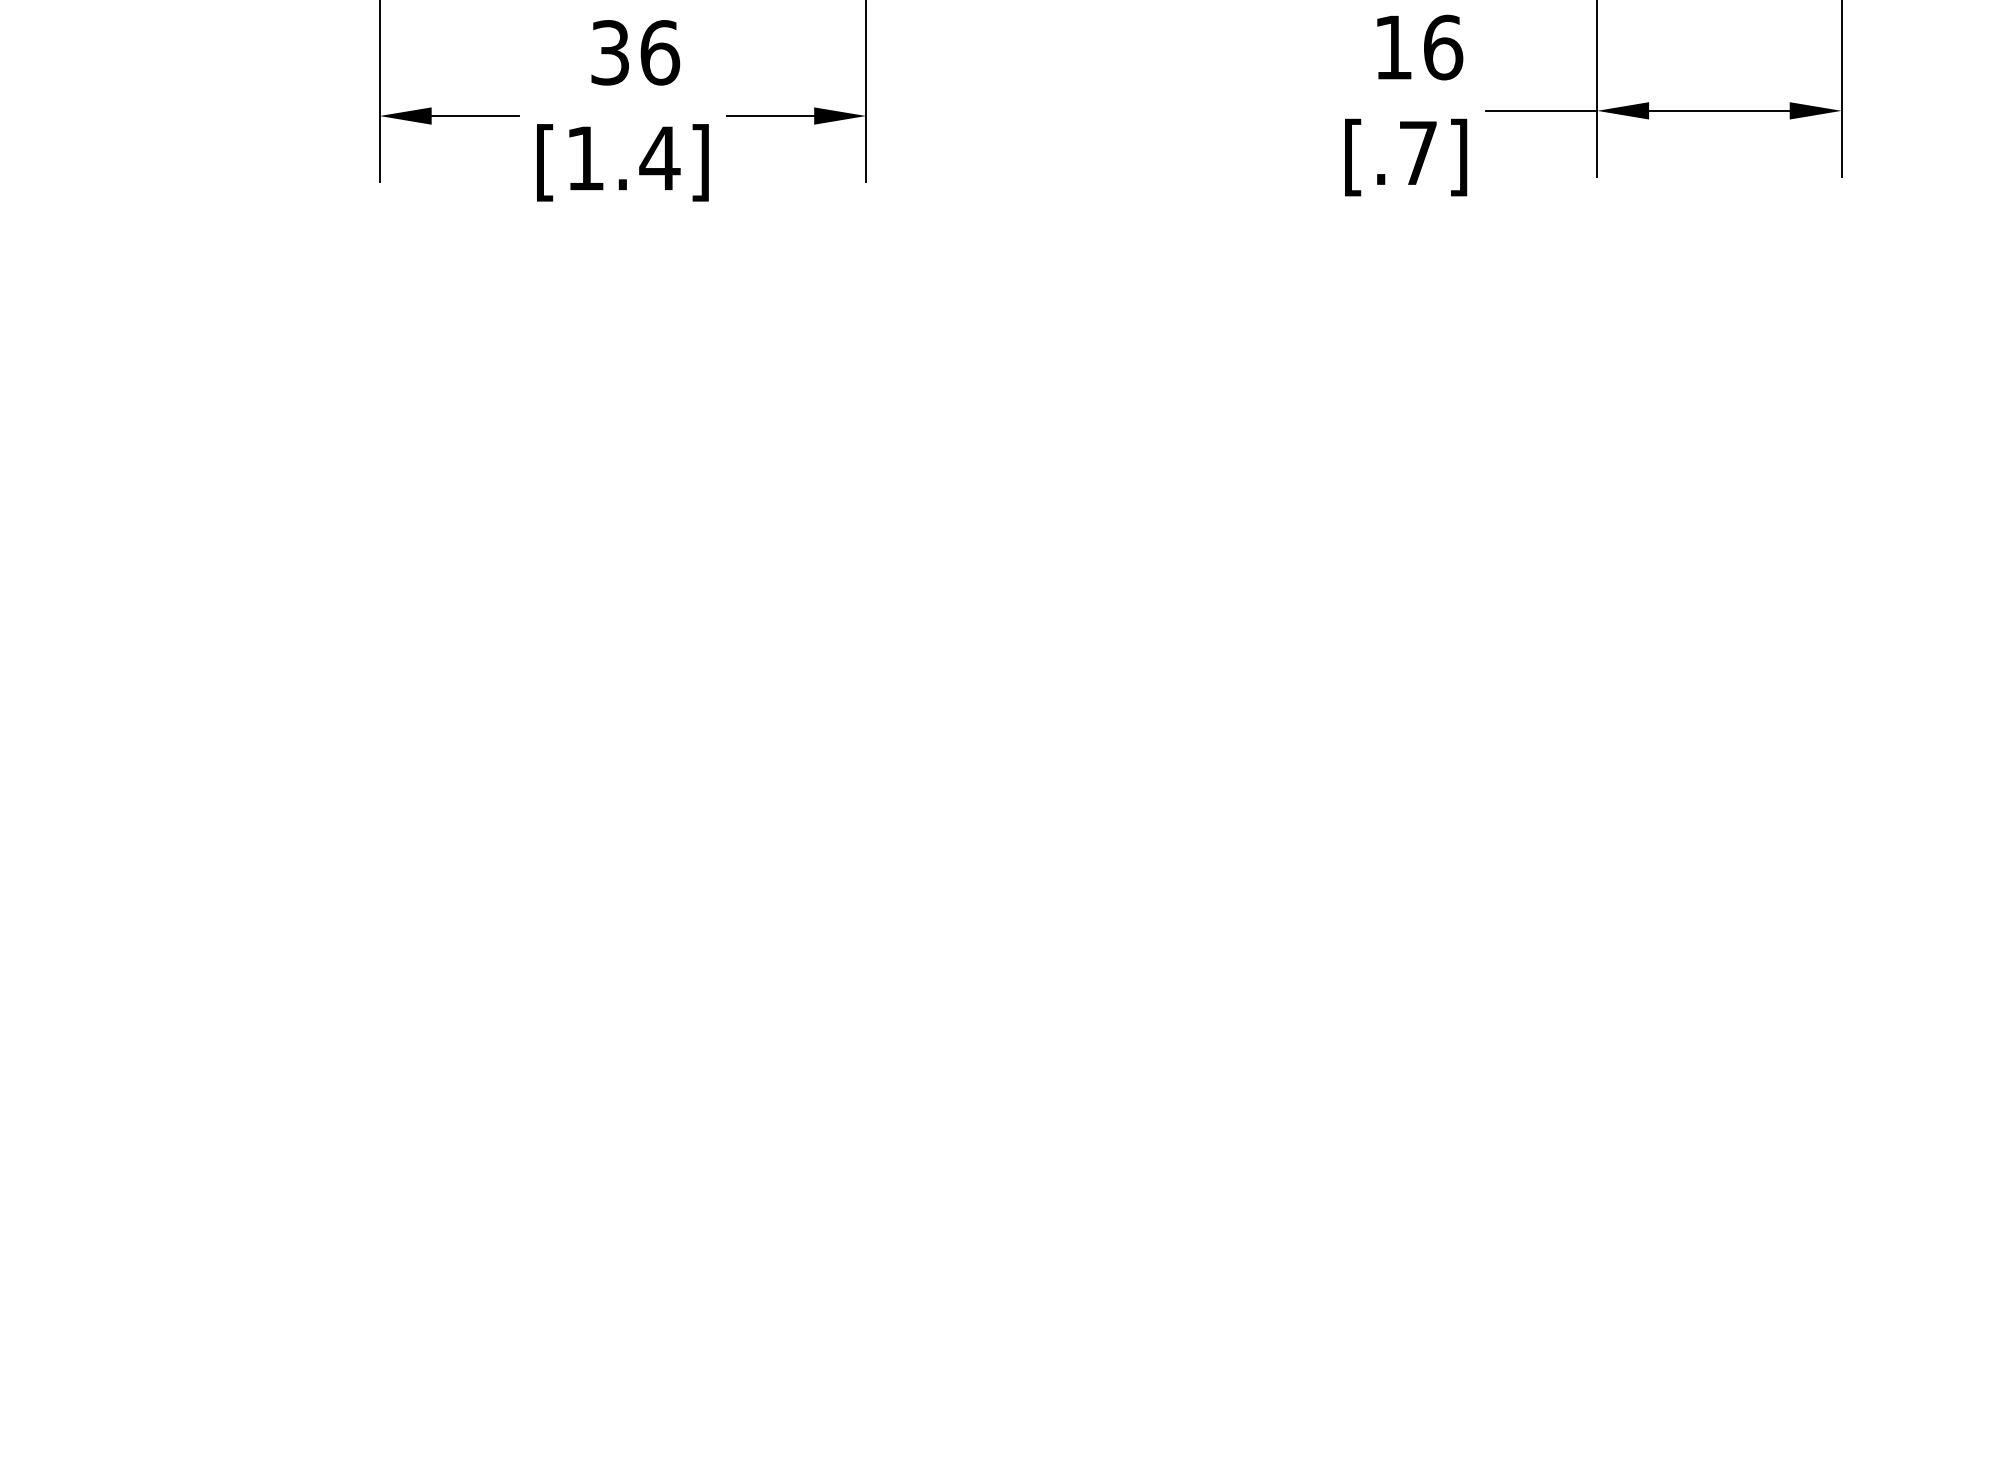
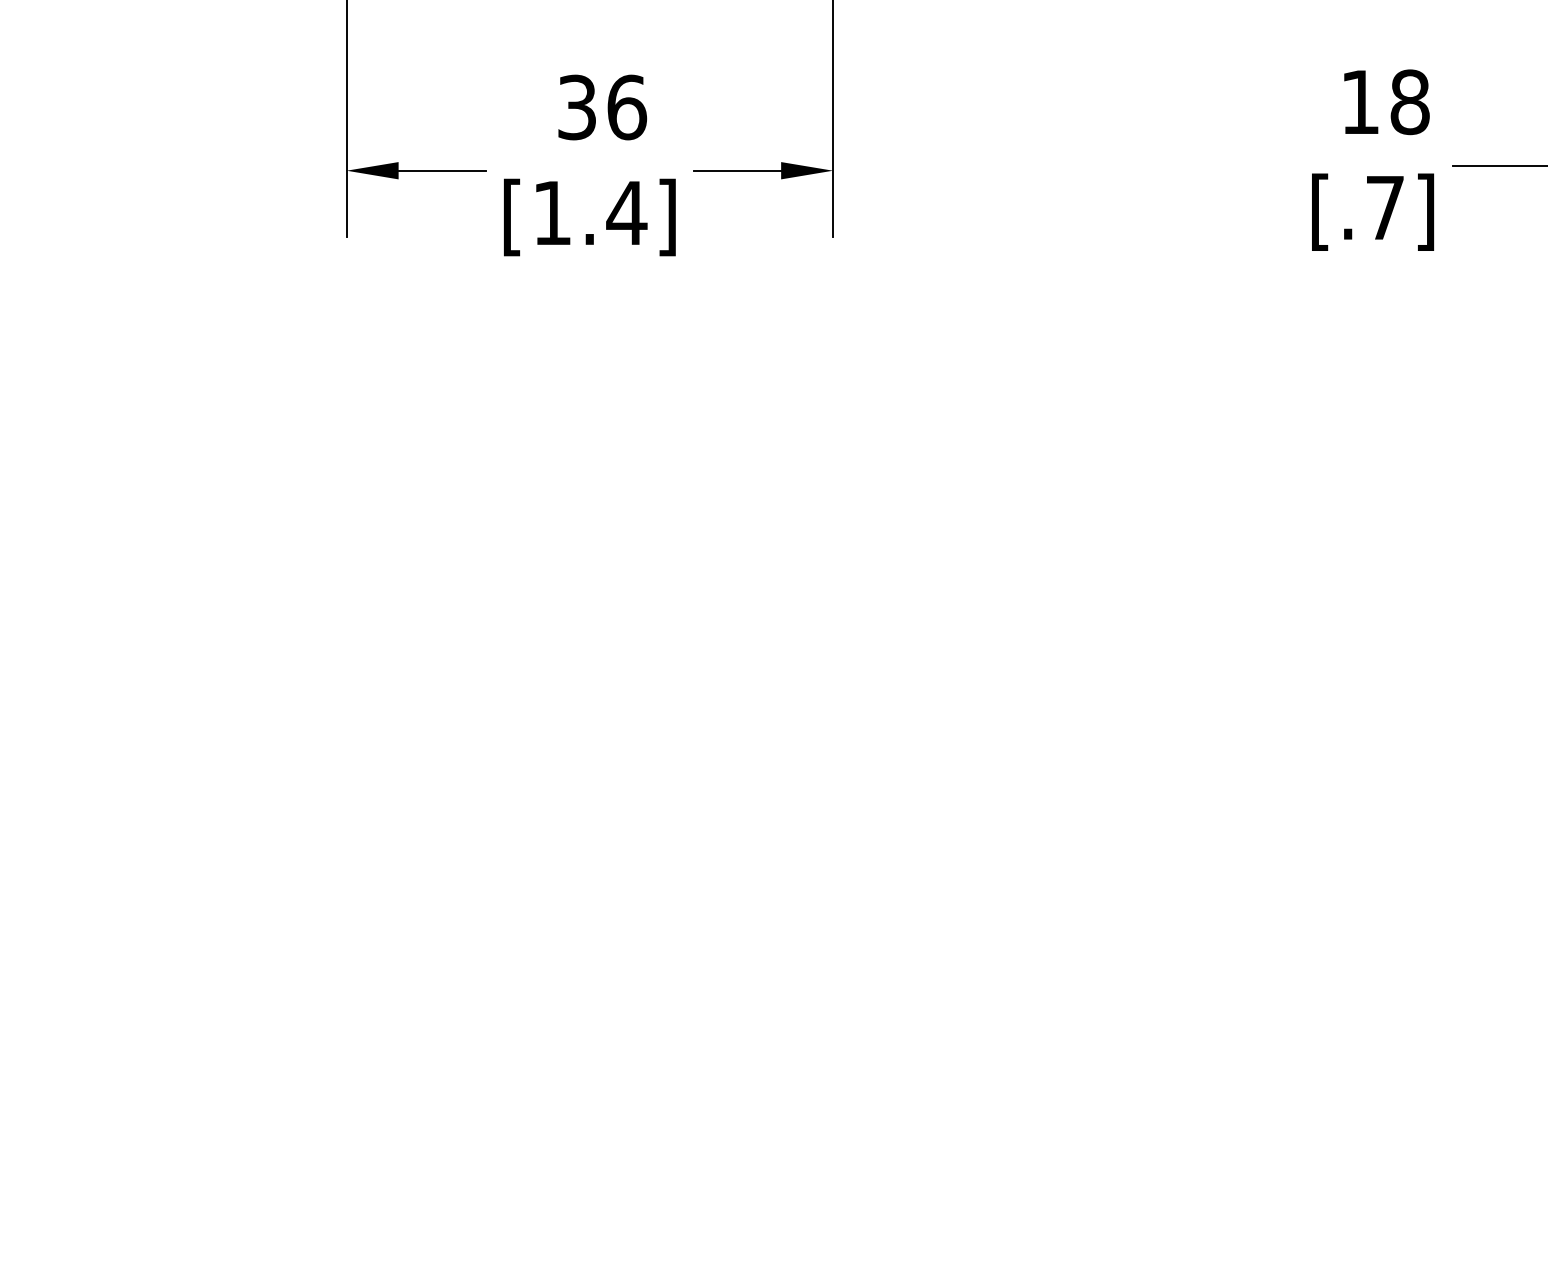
text: (1443, 47) -> (1410, 102), 16 -> 18

